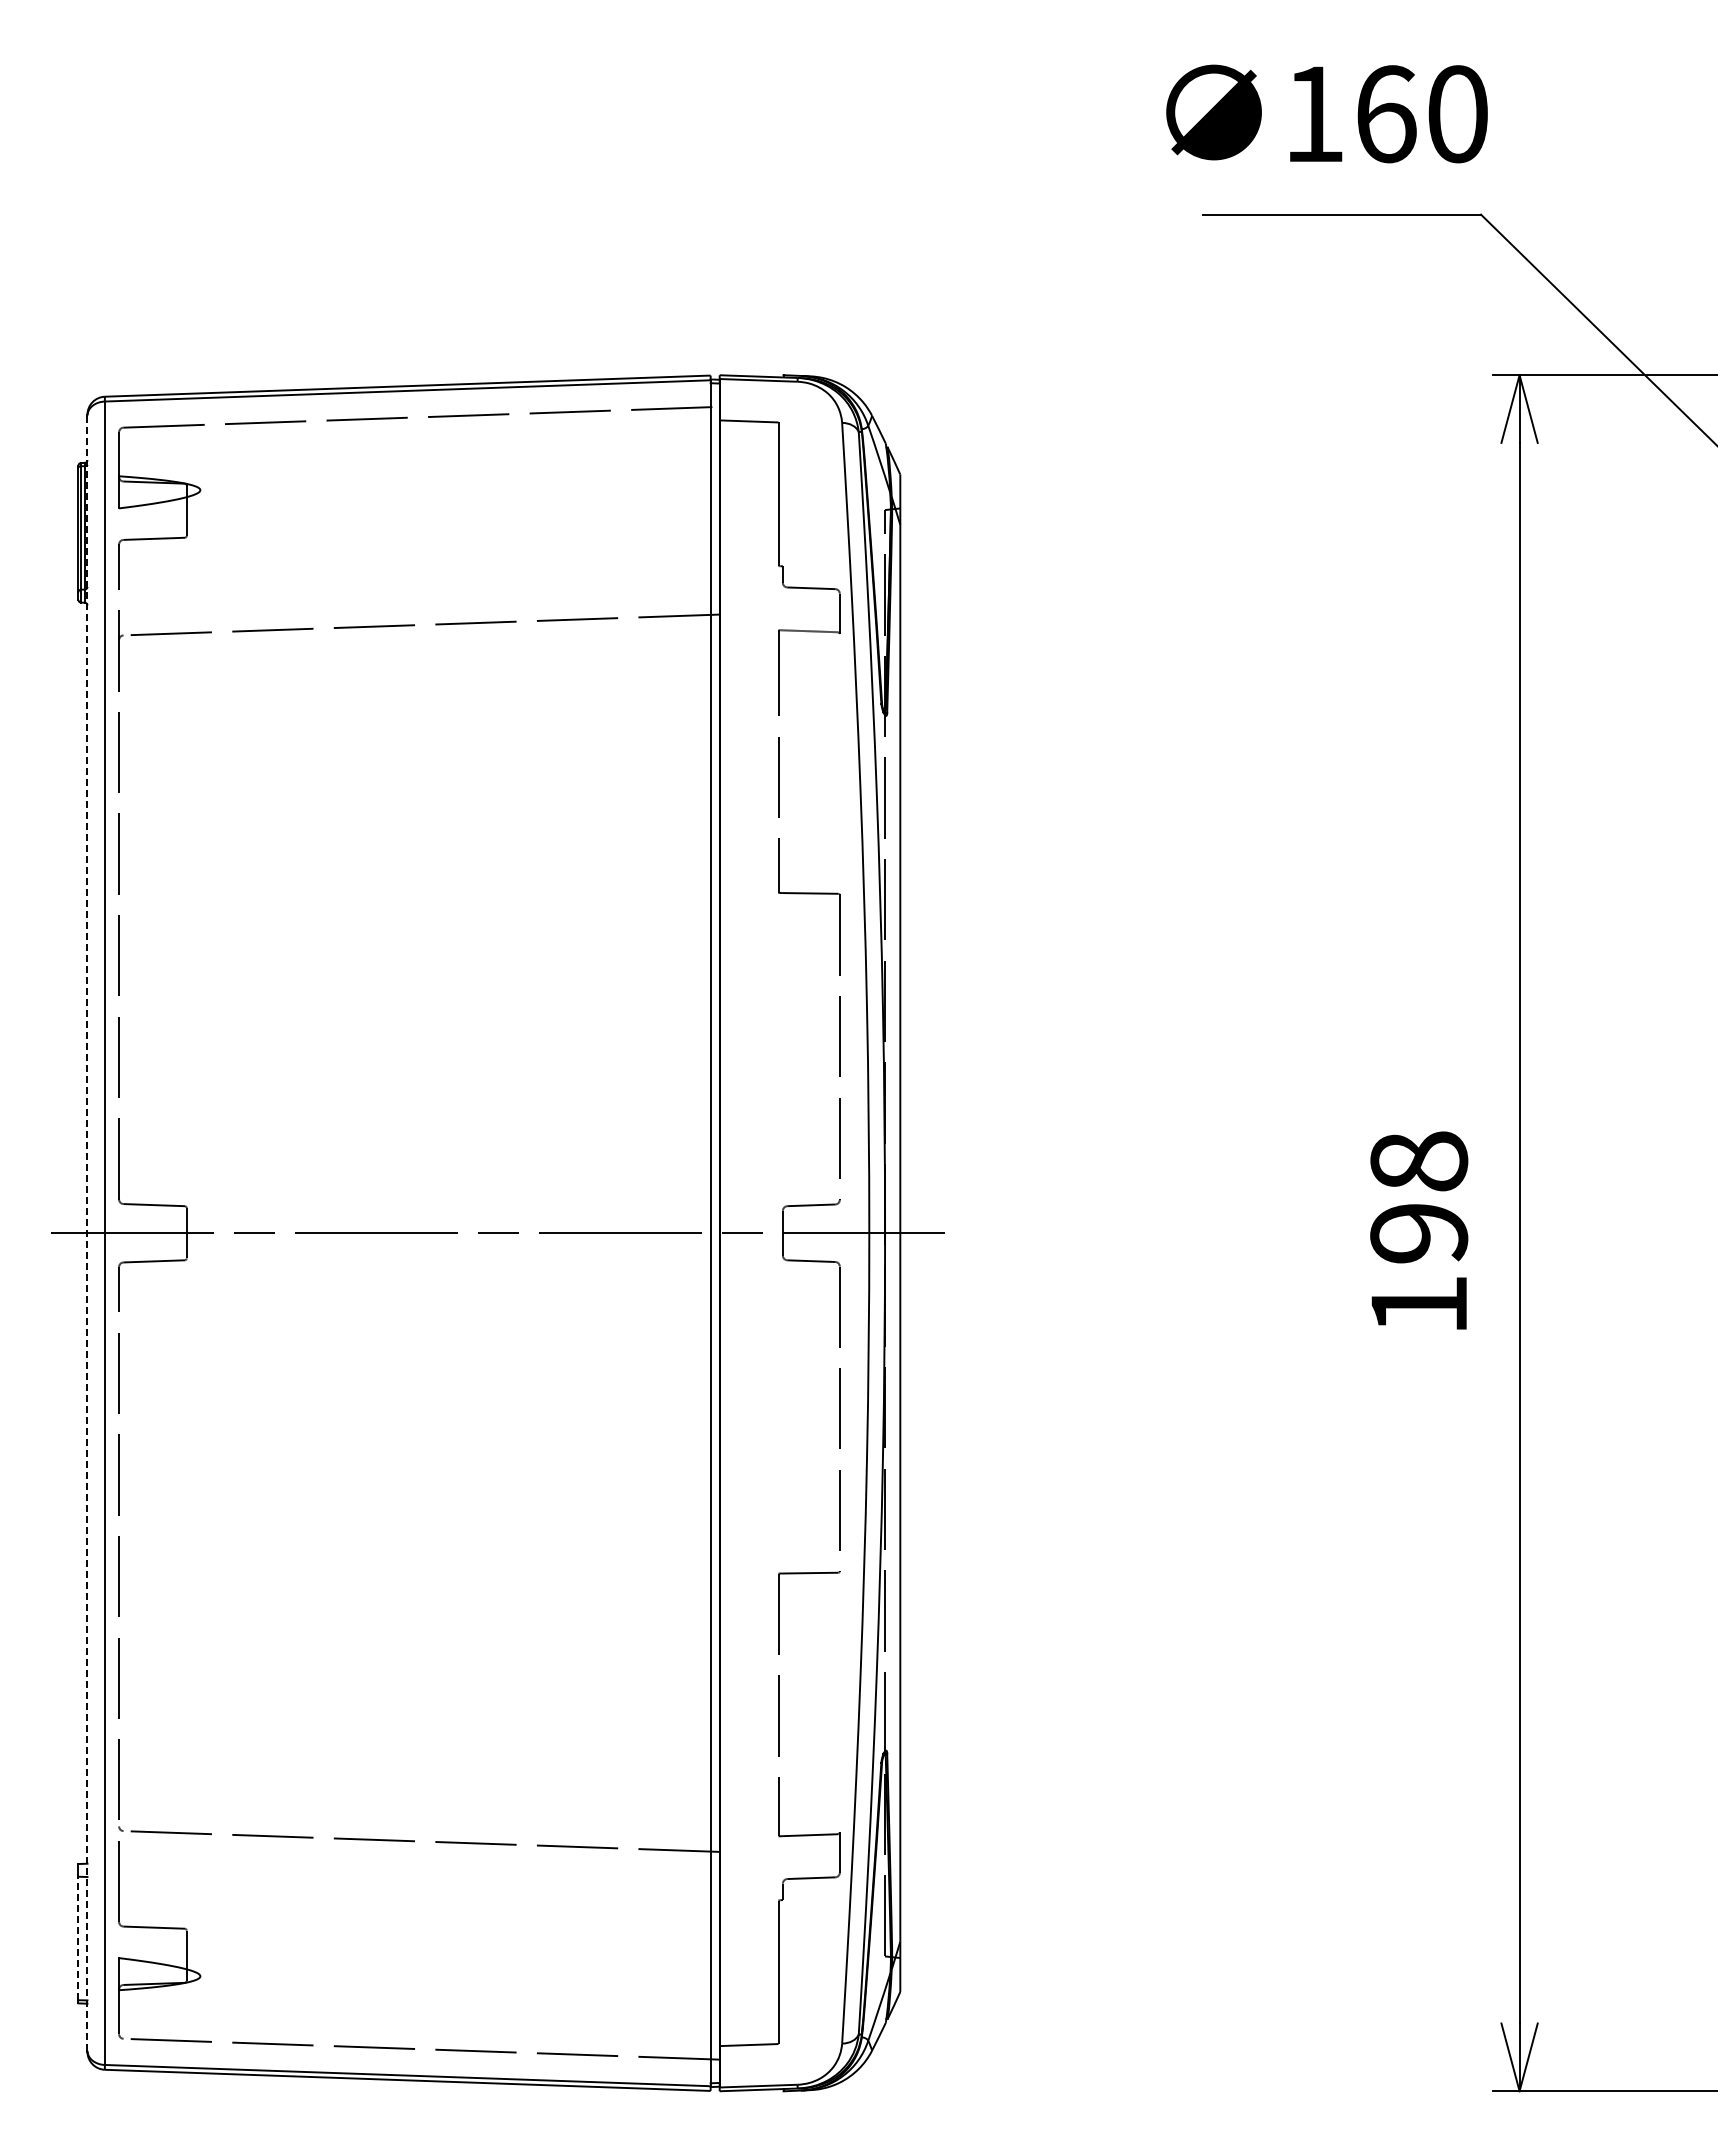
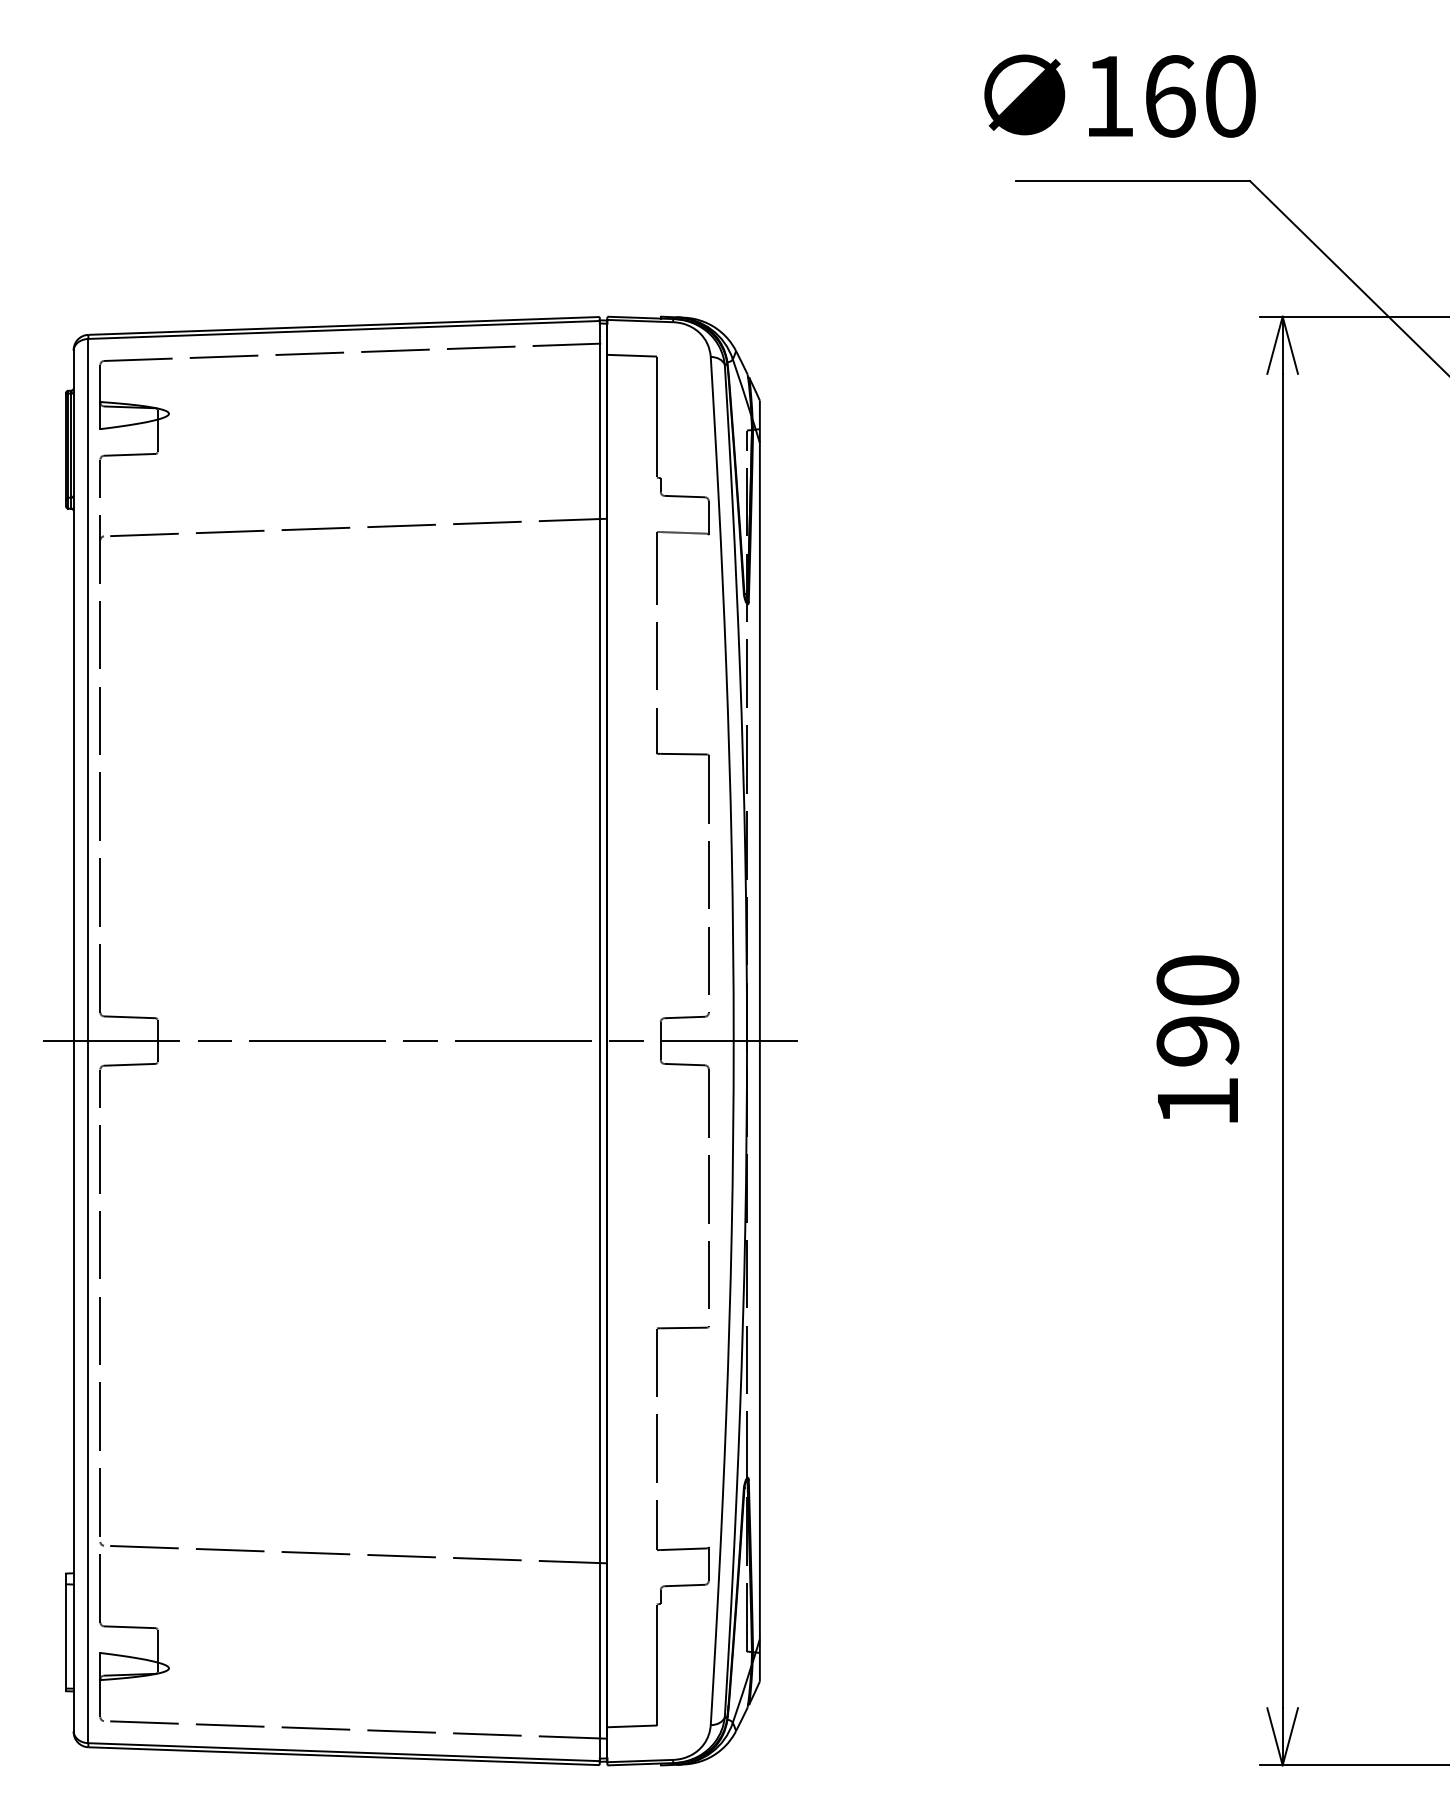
text: (1419, 1161) -> (1198, 980), 198 -> 190
line: (87, 1233) -> (73, 1041), dashed -> solid
line: (78, 1938) -> (66, 1636), dashed -> solid

